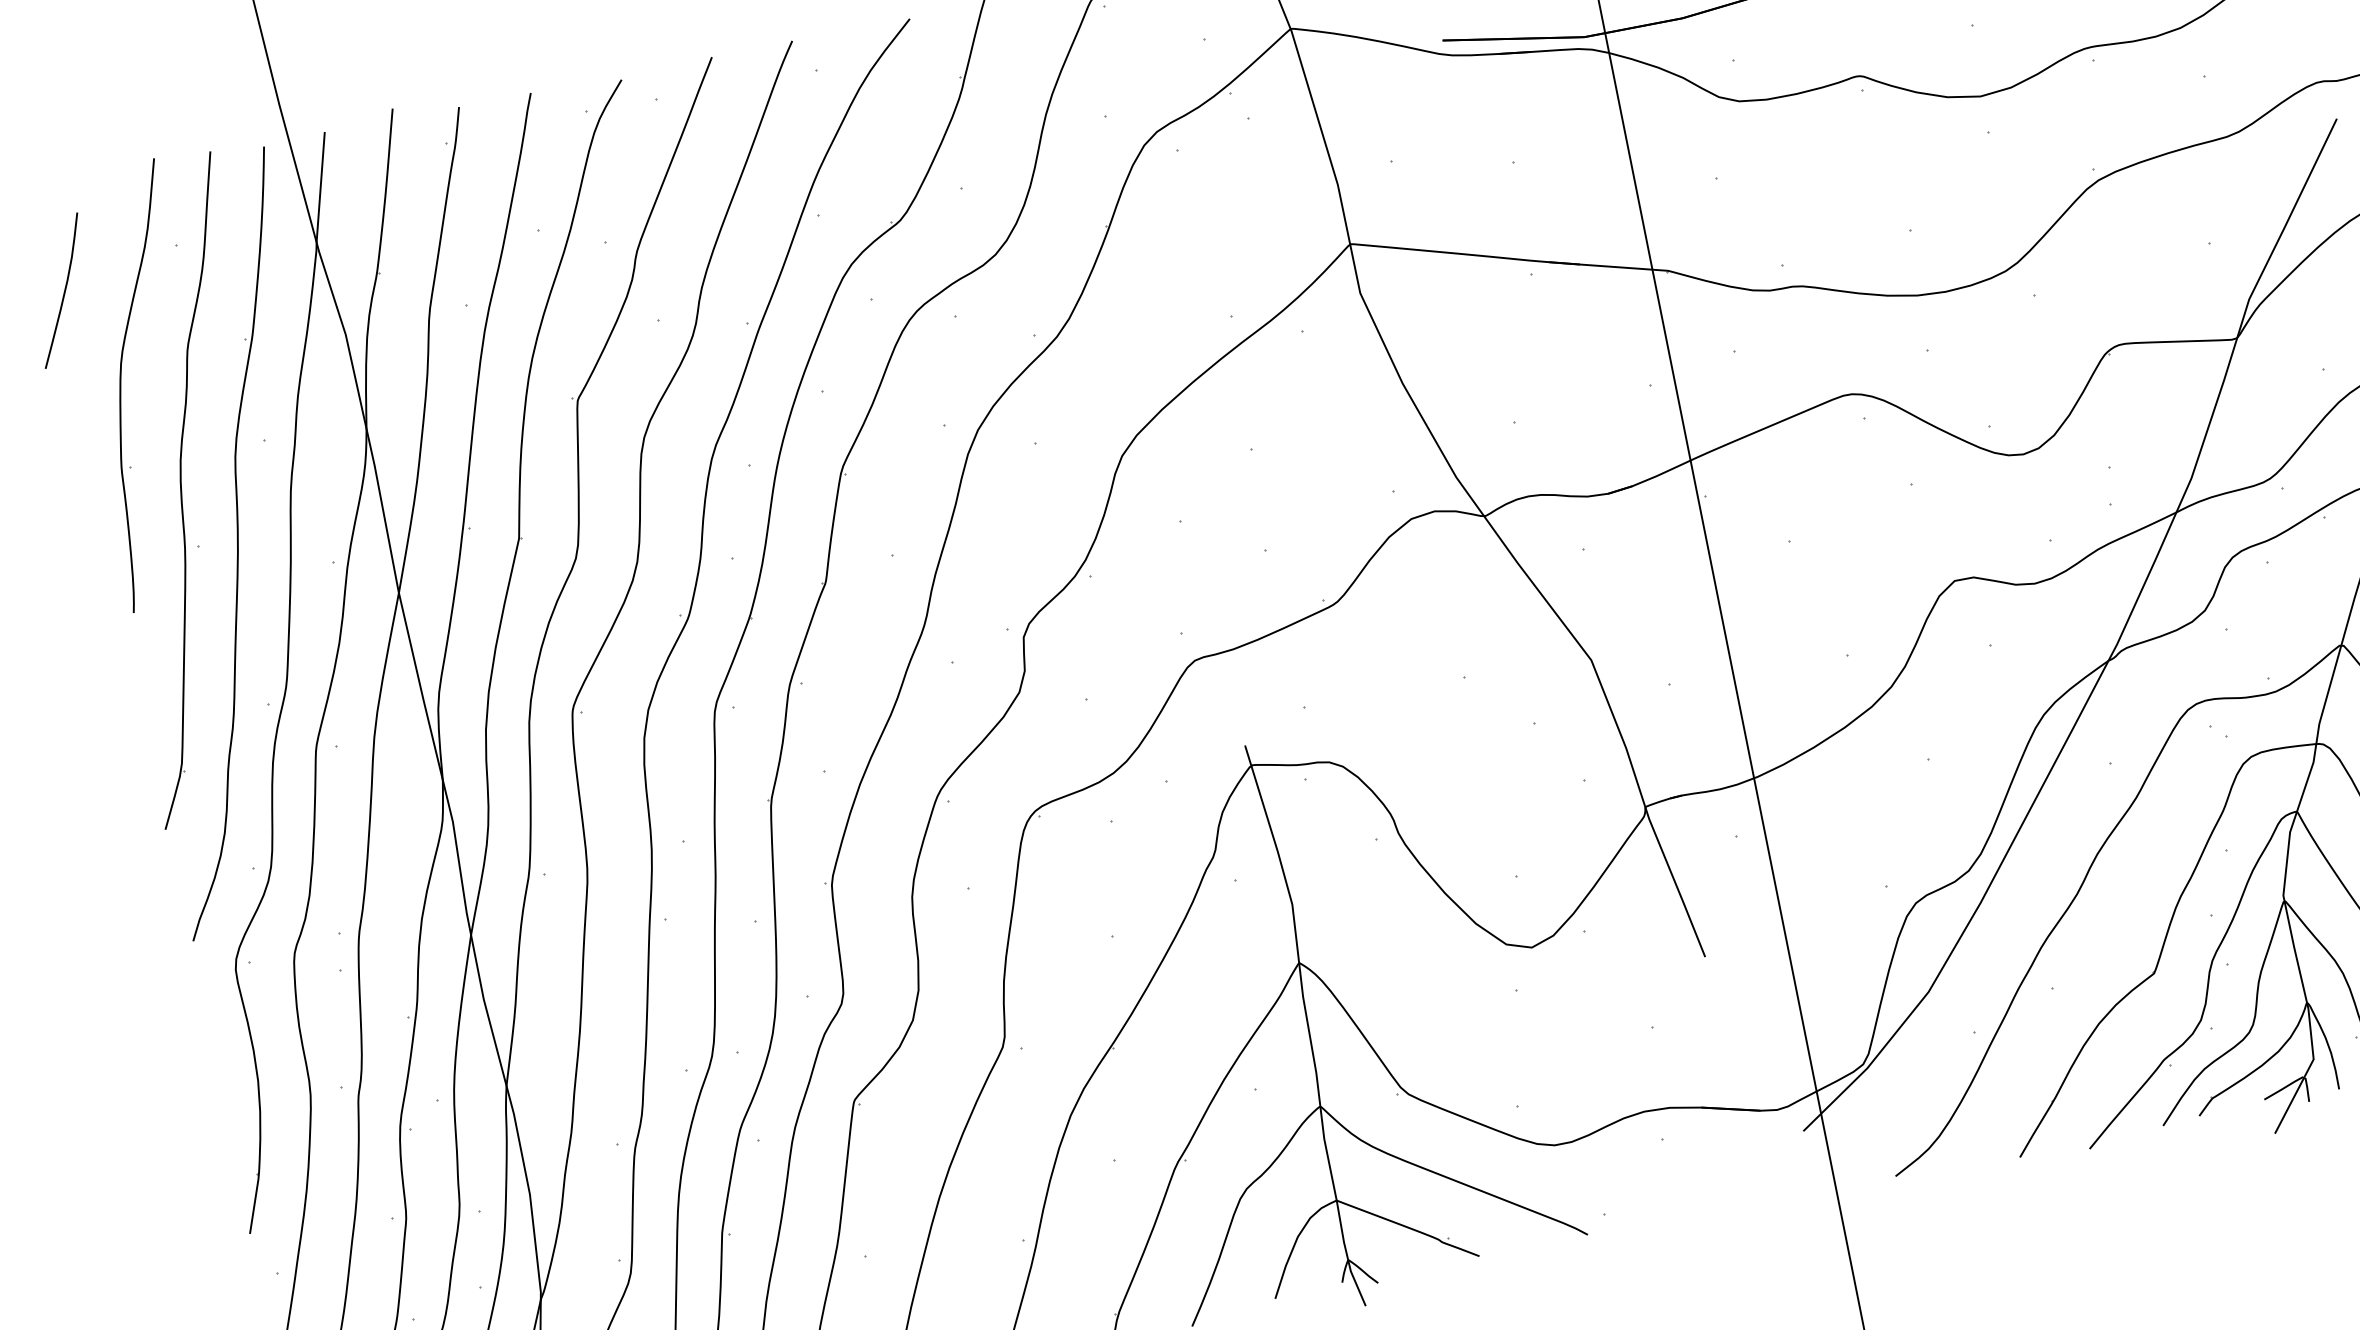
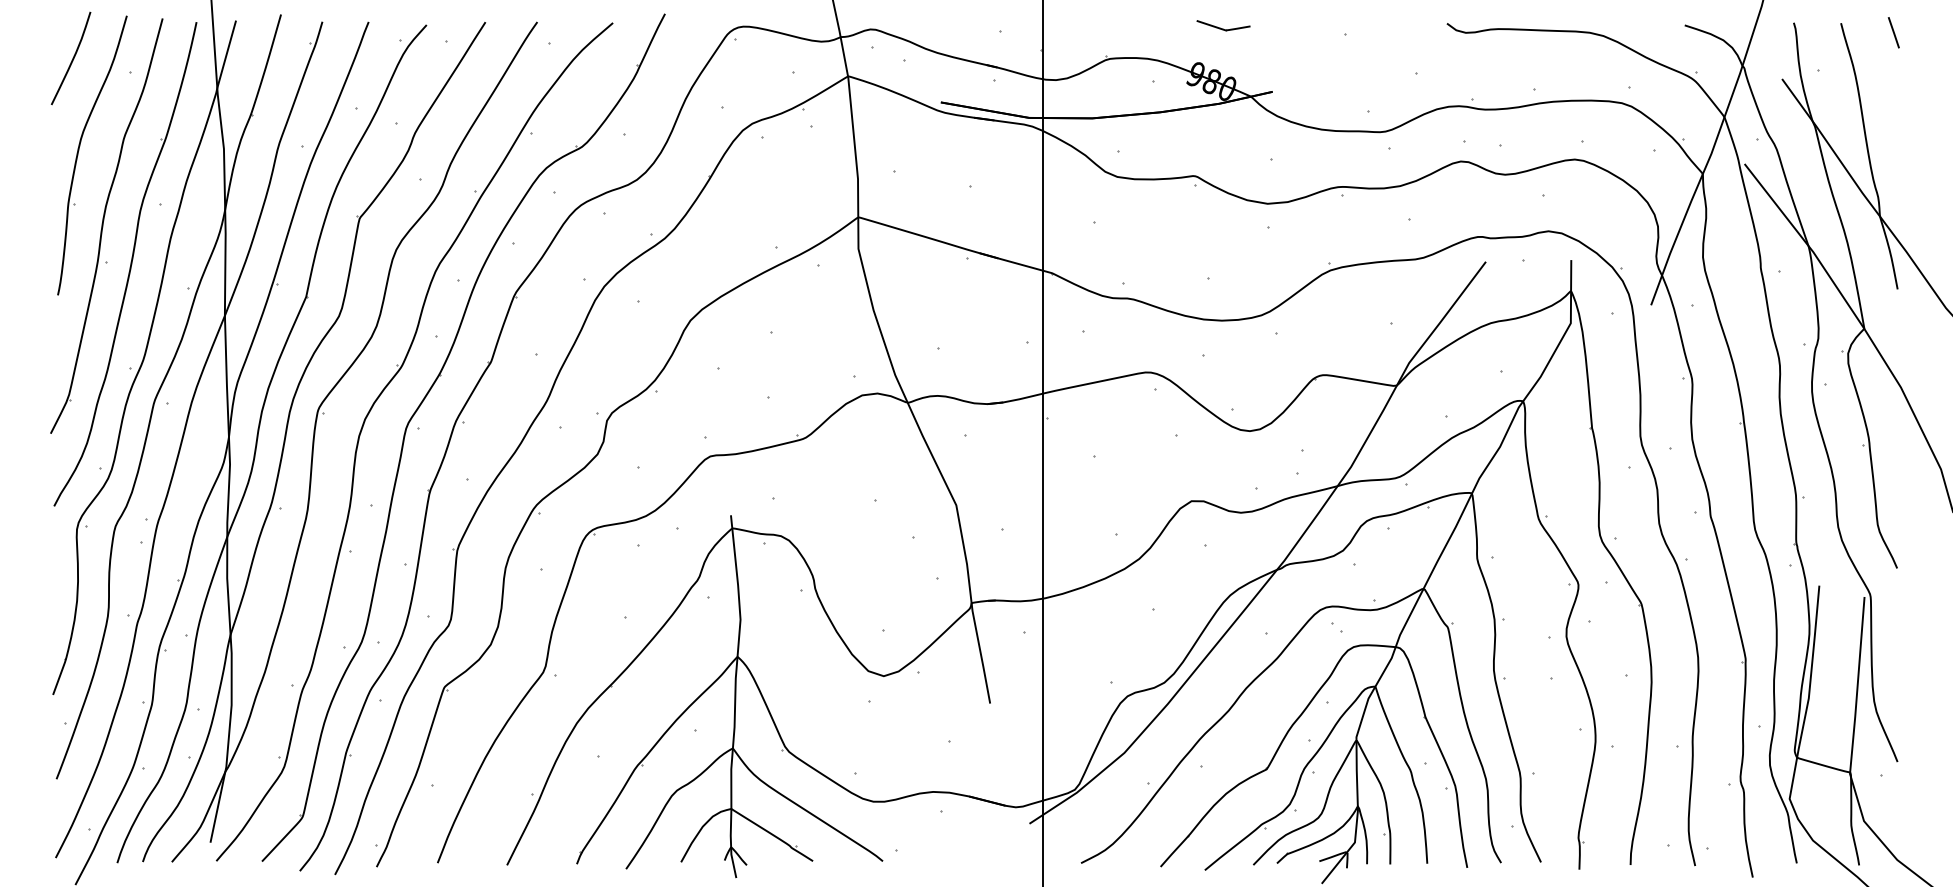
curve: (63, 290) -> (72, 58), moved

